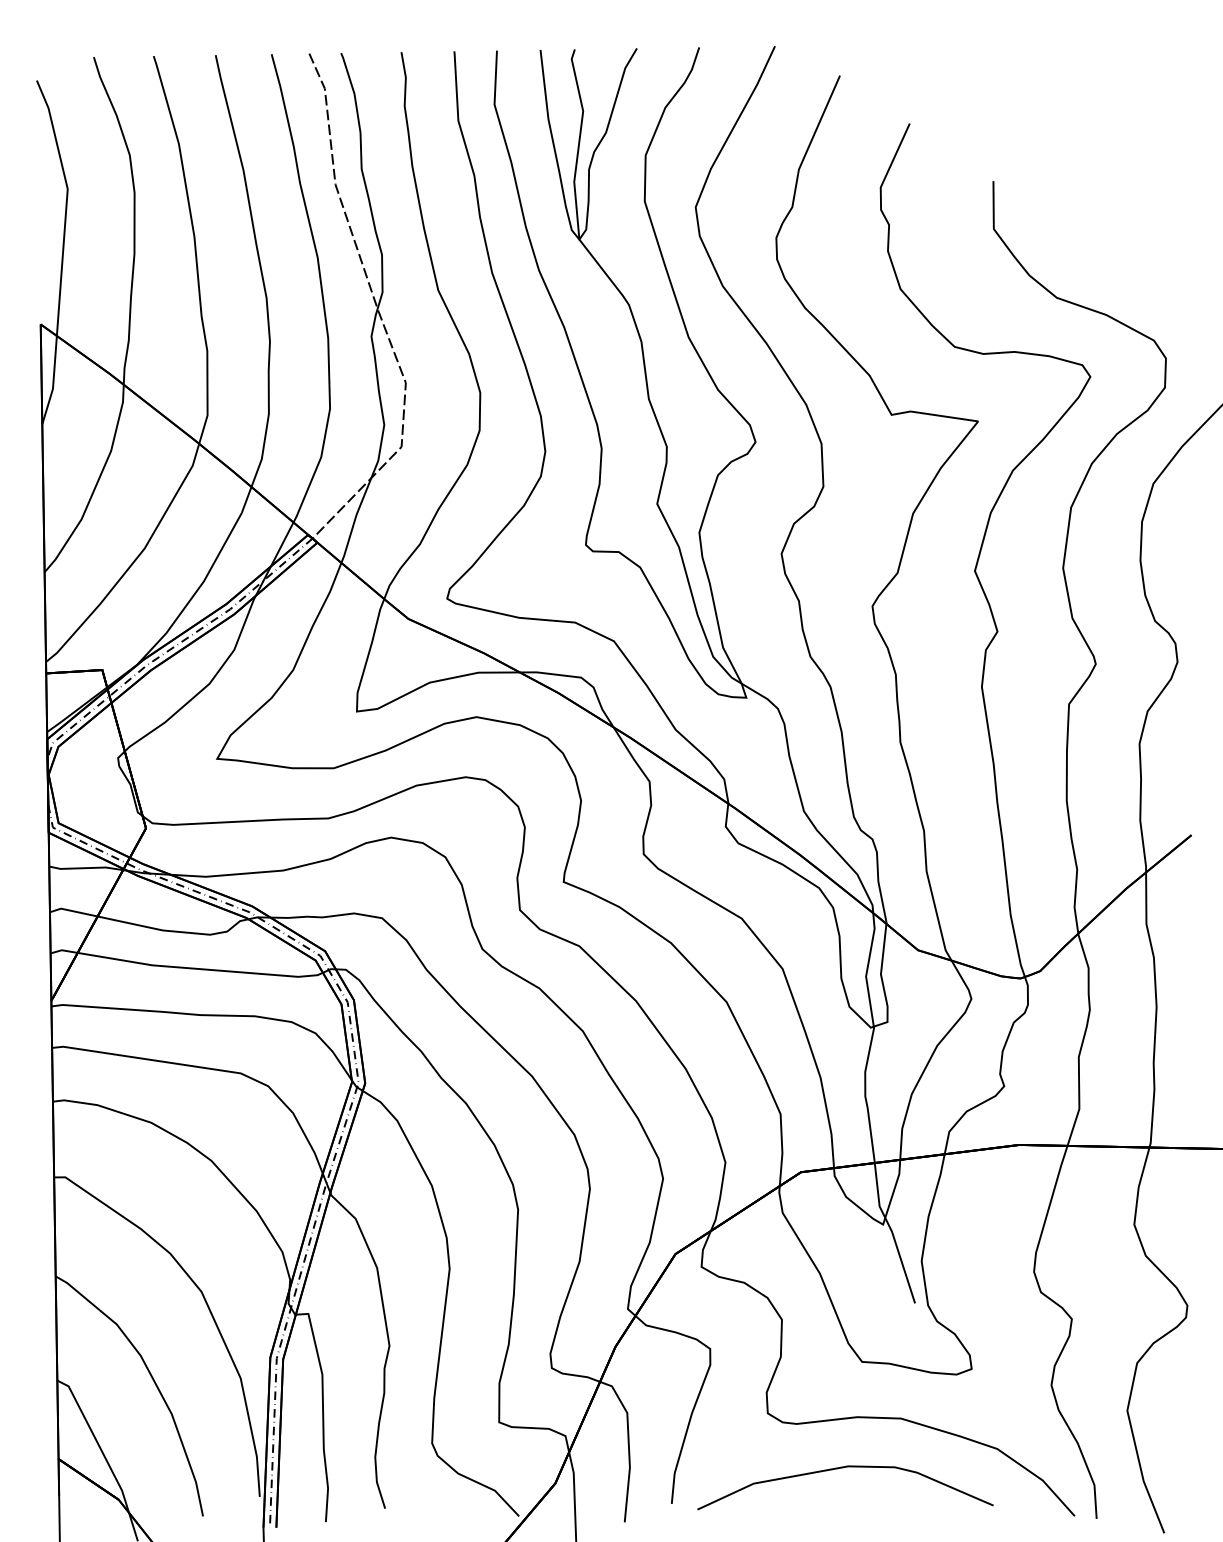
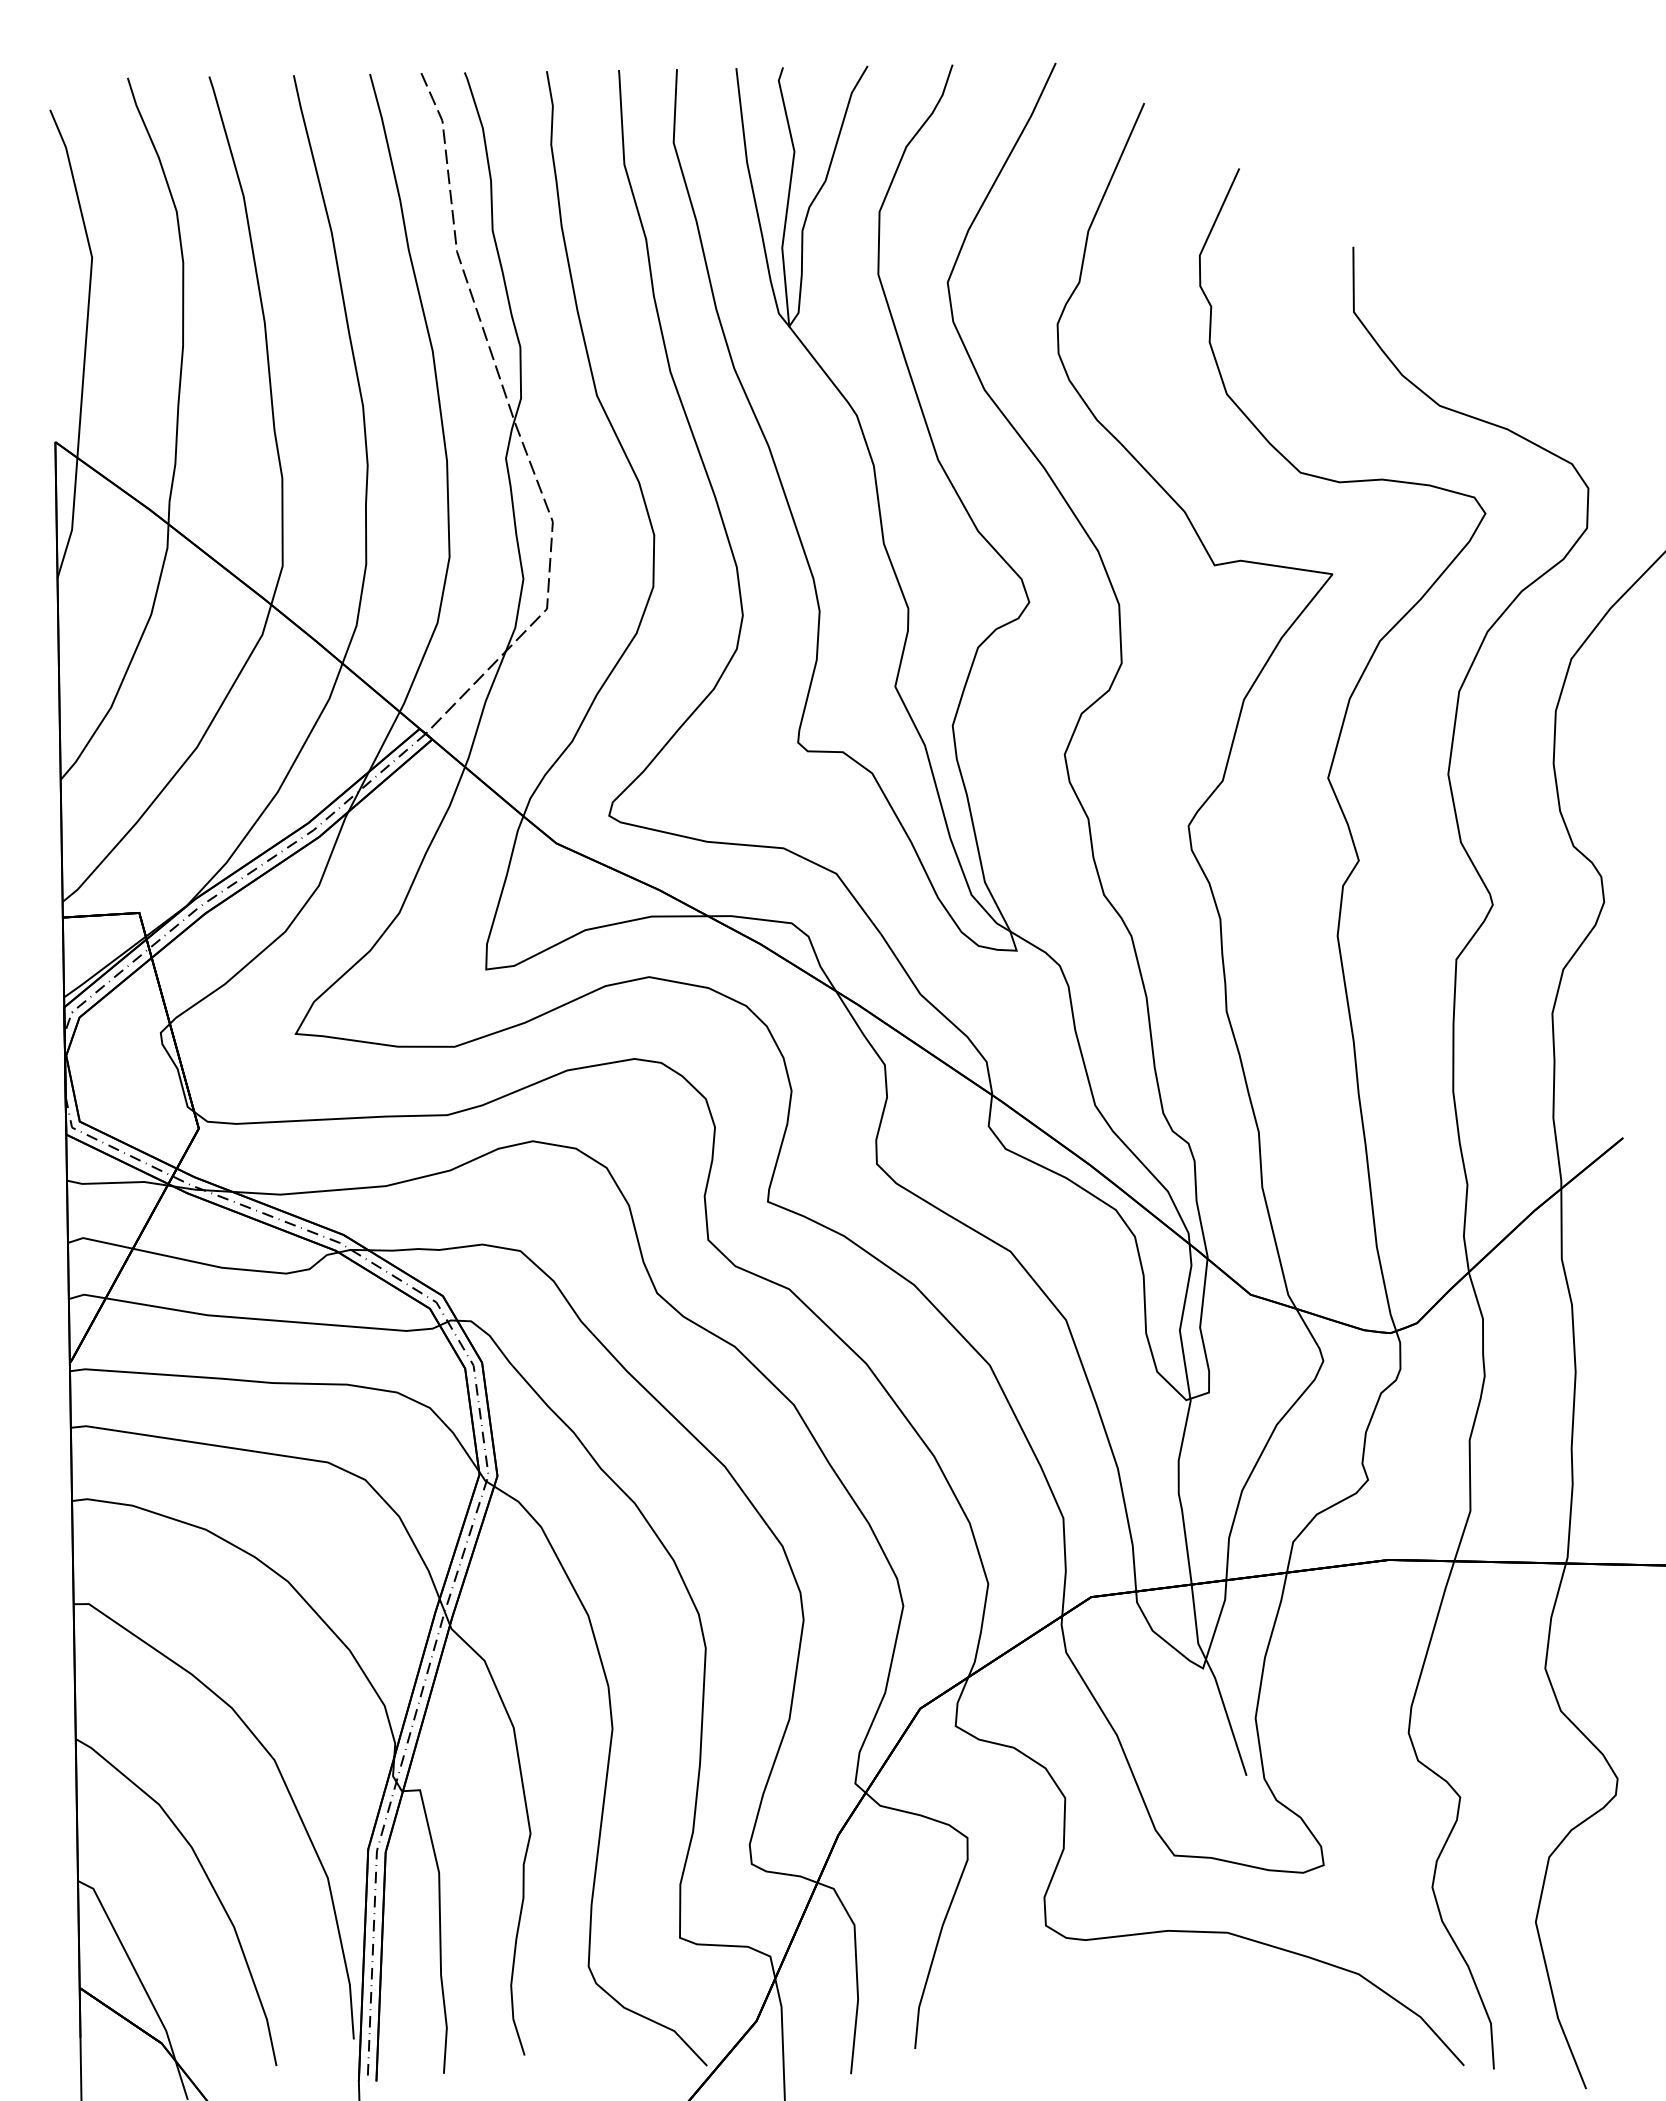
curve: (843, 1468) -> (1148, 2000), removed

